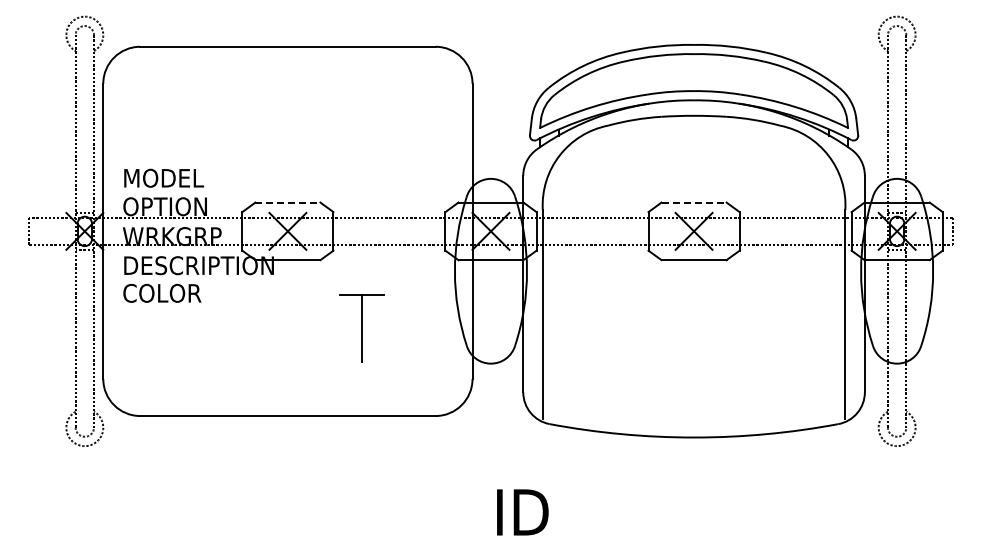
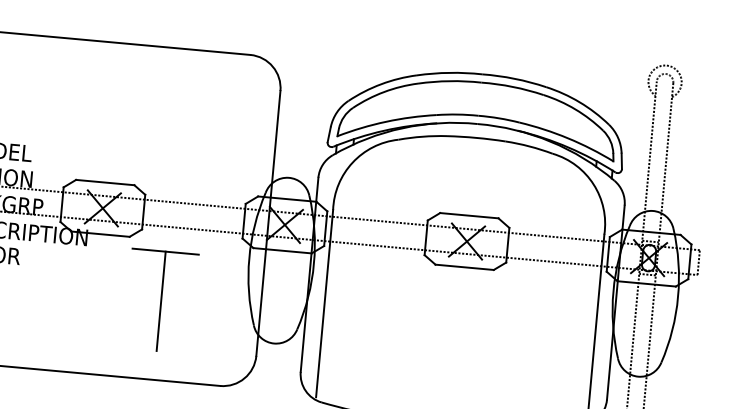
line: (287, 202) -> (104, 182), dashed -> solid
line: (694, 202) -> (469, 215), dashed -> solid
part: (361, 328) -> (160, 301), size x1.67

